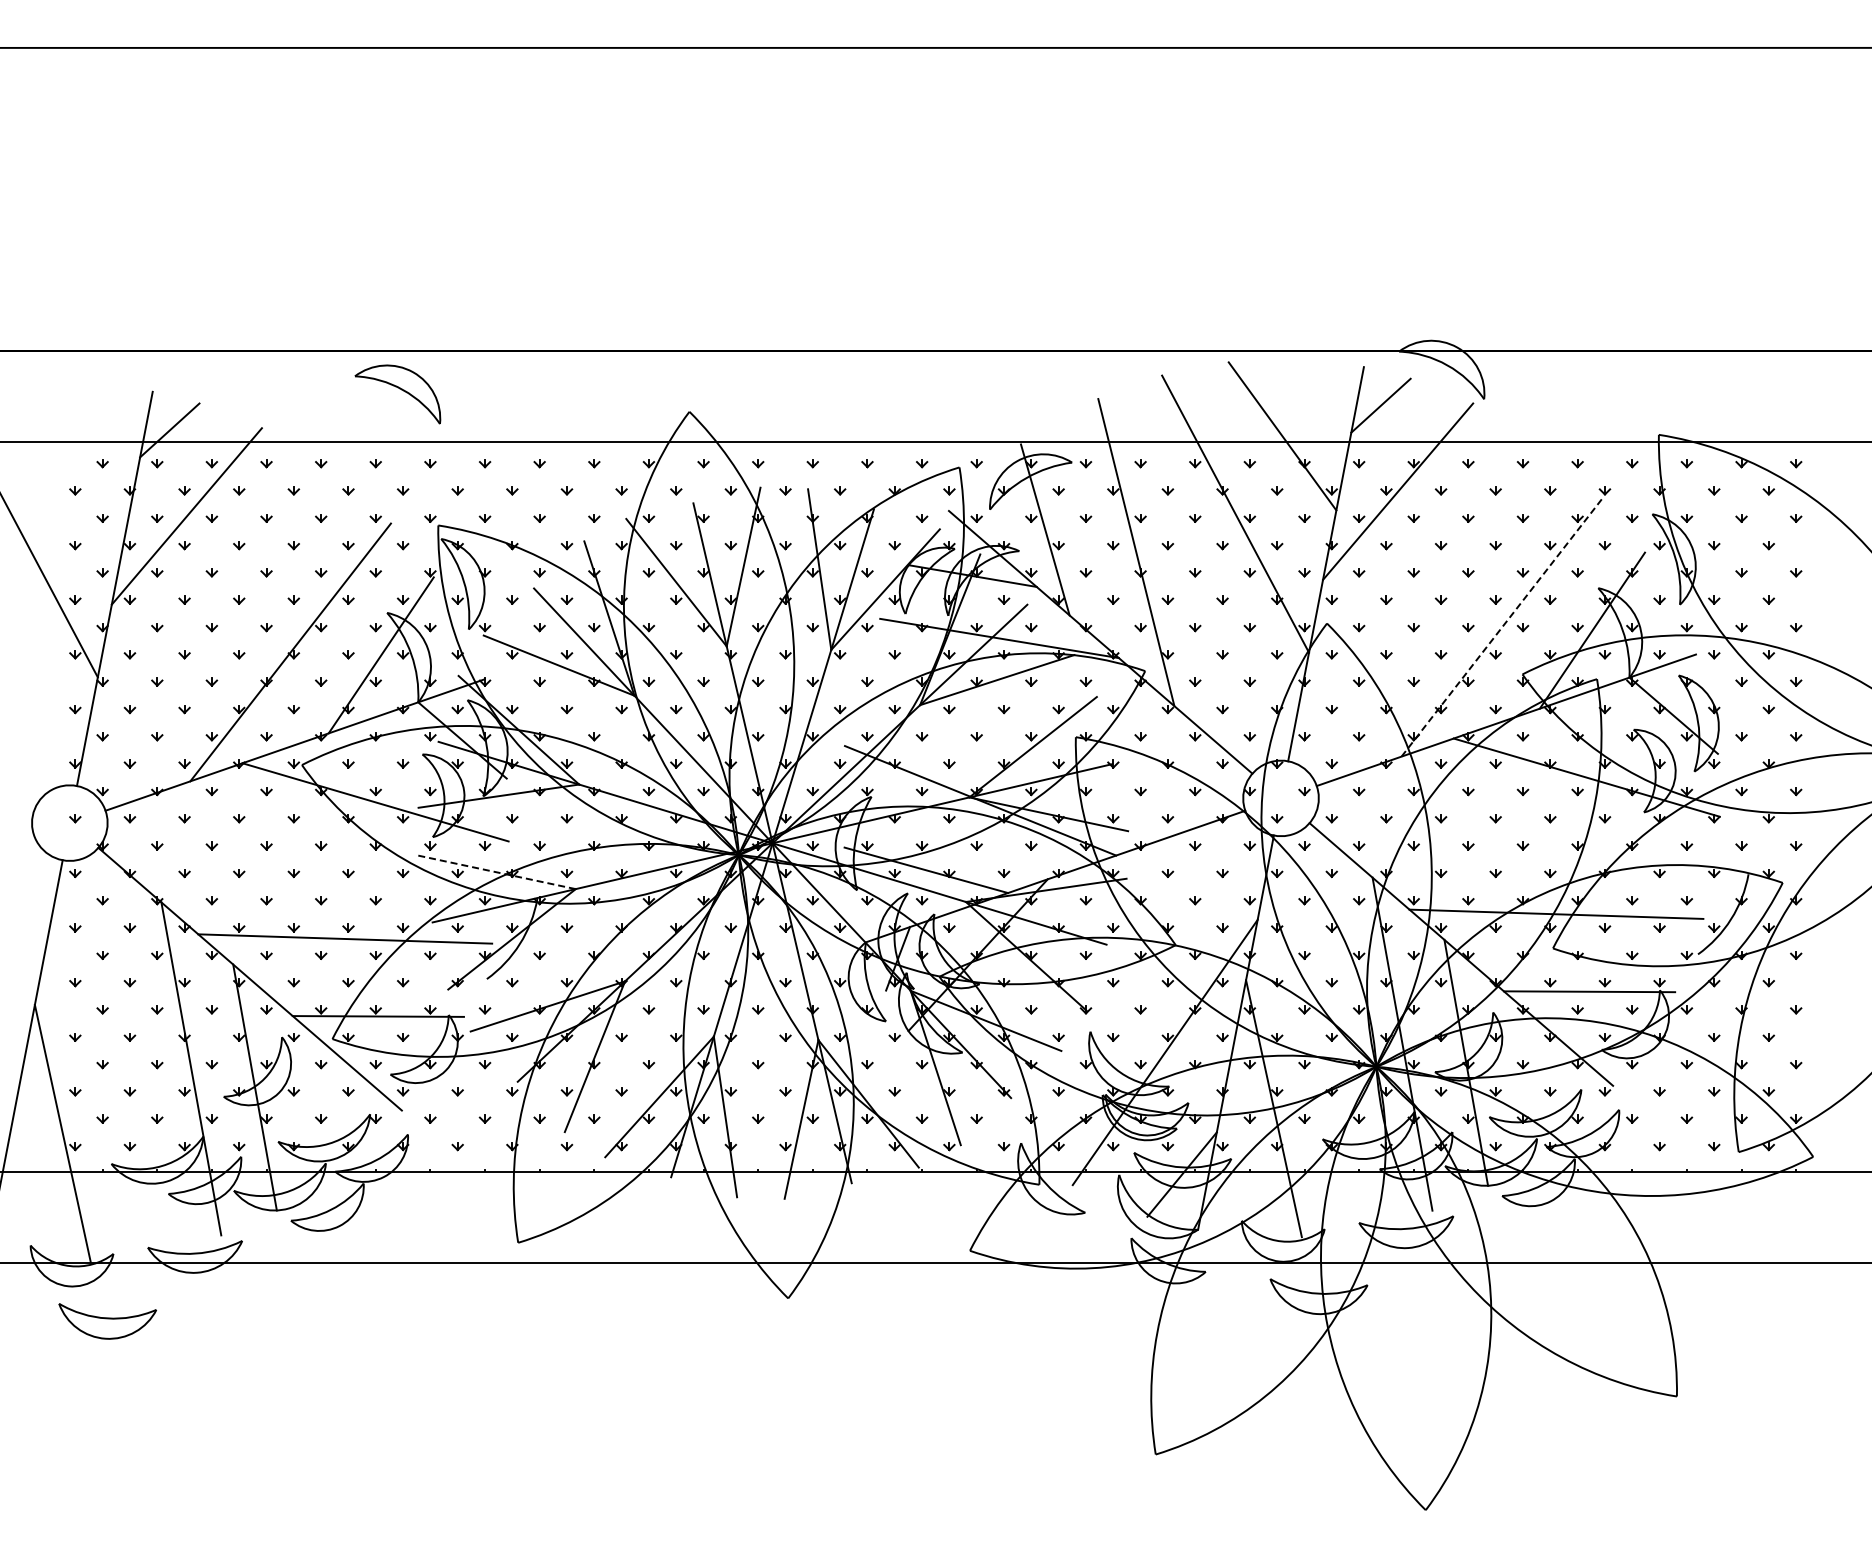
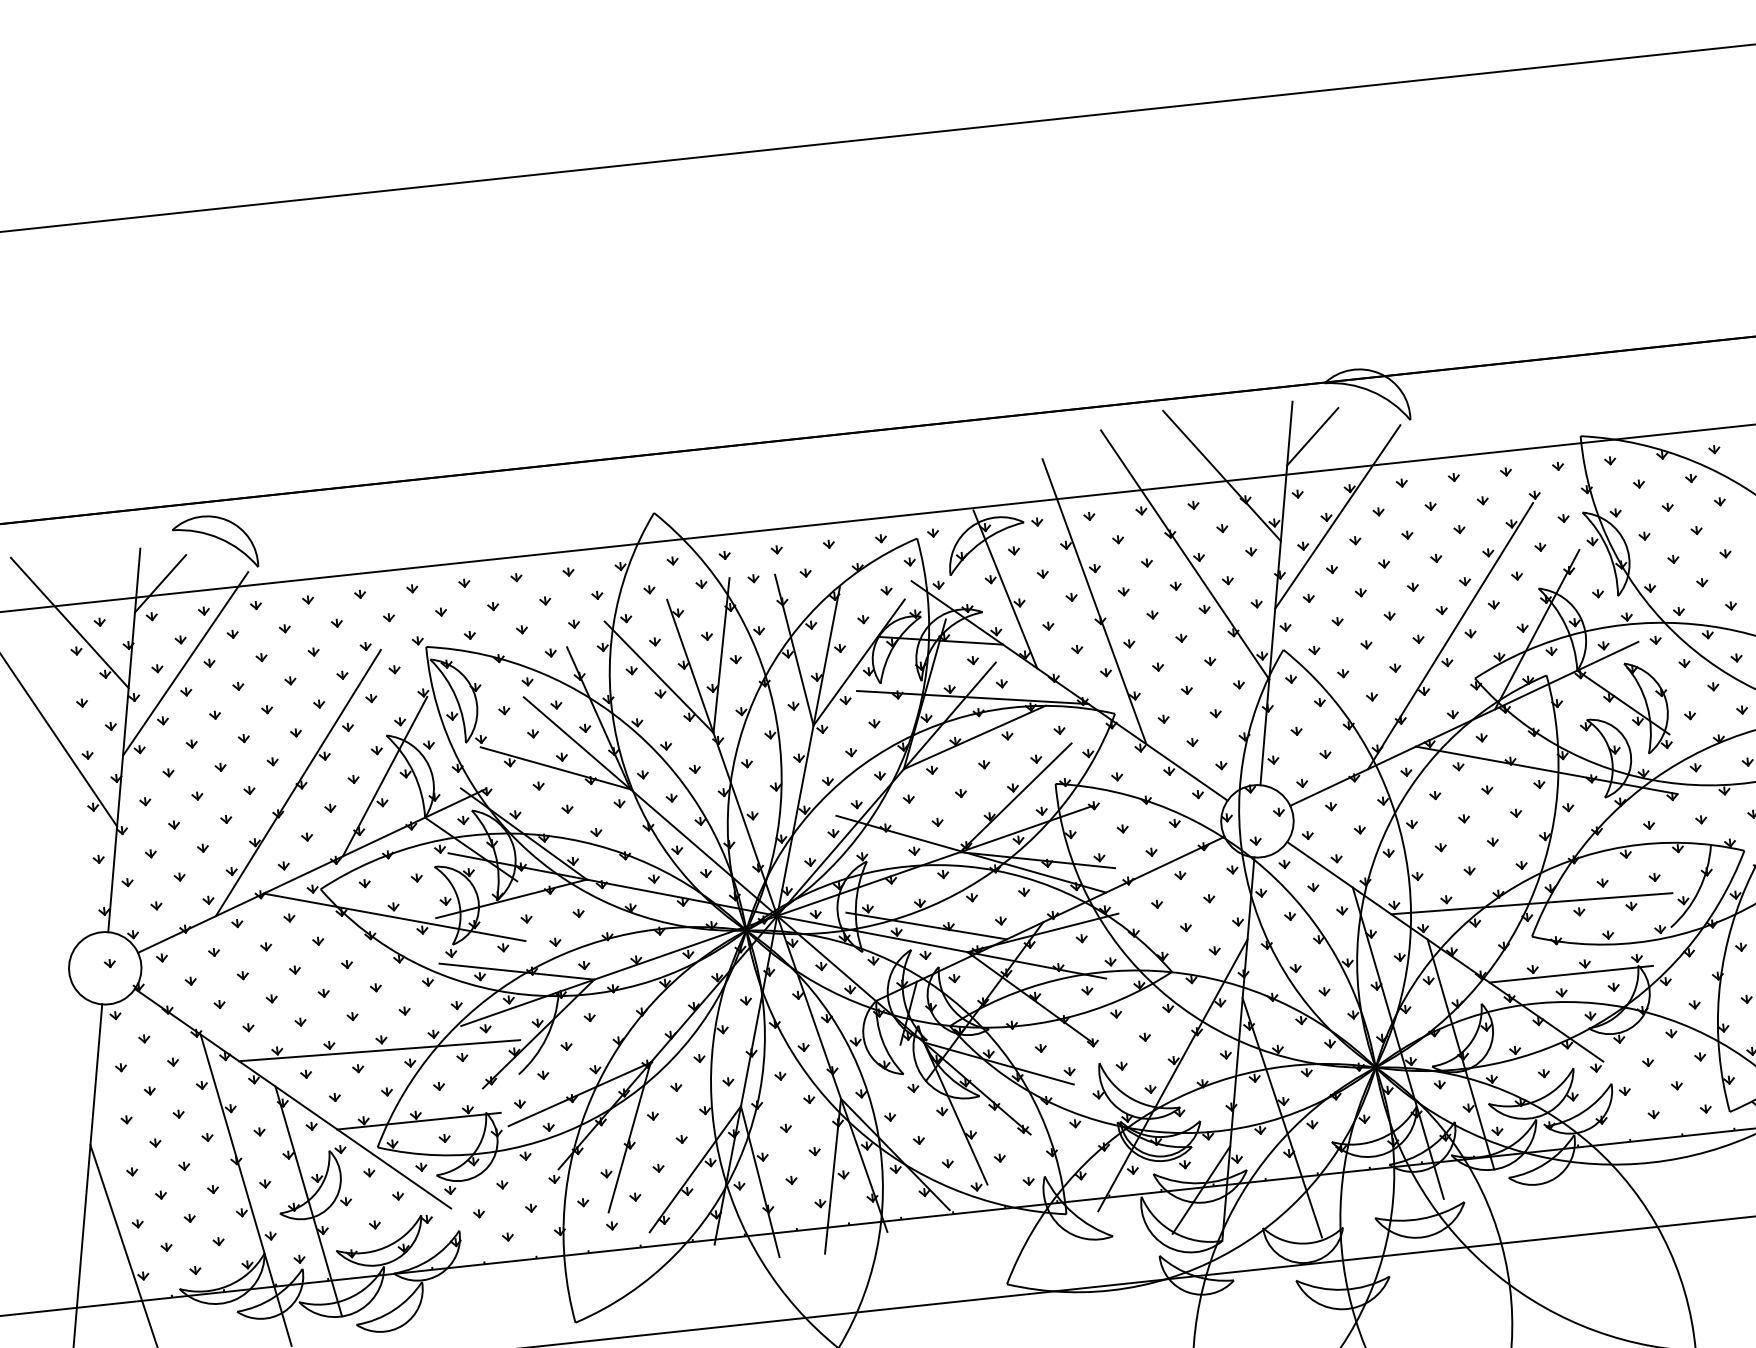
part: (397, 394) -> (214, 543), moved
line: (71, 461) -> (69, 623), added
line: (1502, 627) -> (1451, 635), dashed -> solid
line: (495, 872) -> (516, 971), dashed -> solid

